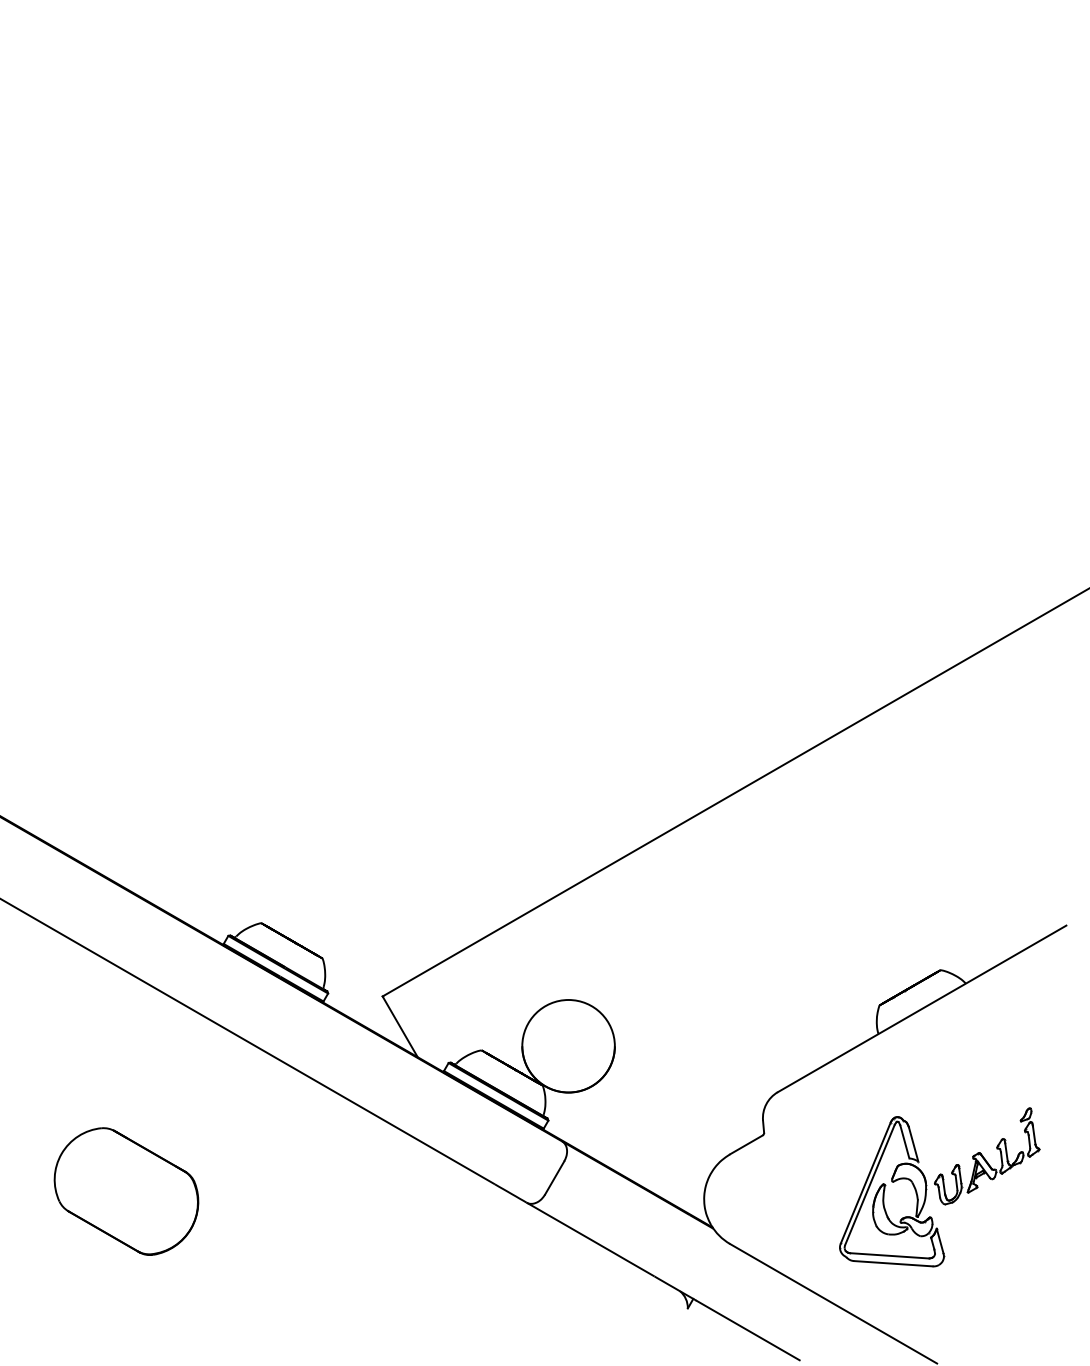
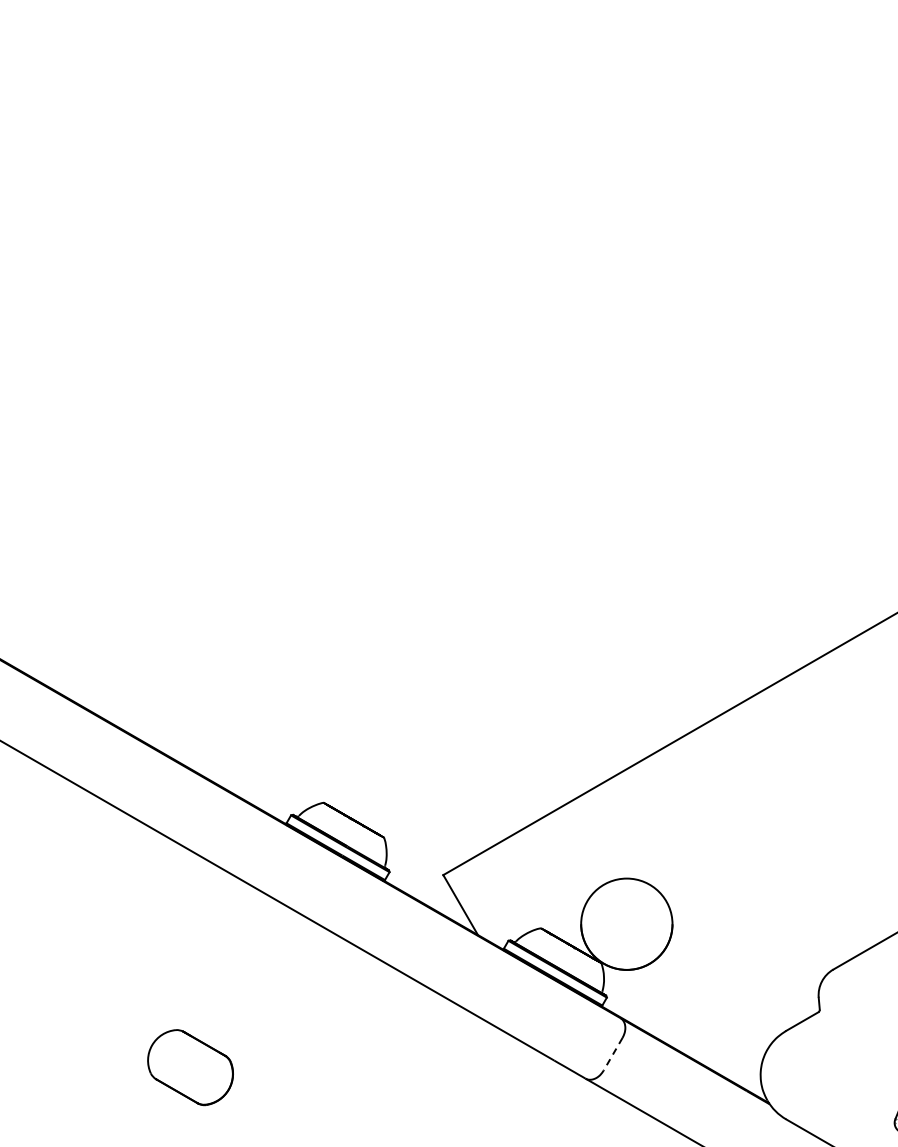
line: (554, 1178) -> (612, 1054), solid -> dashed
part: (126, 1191) -> (190, 1067), size x0.6

